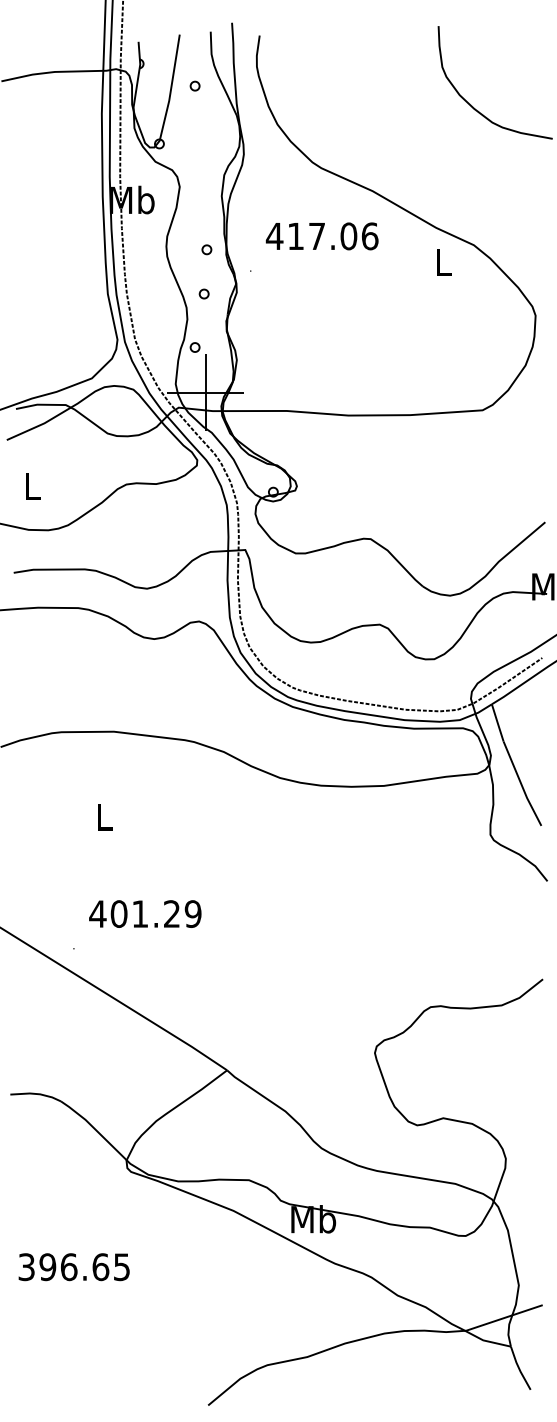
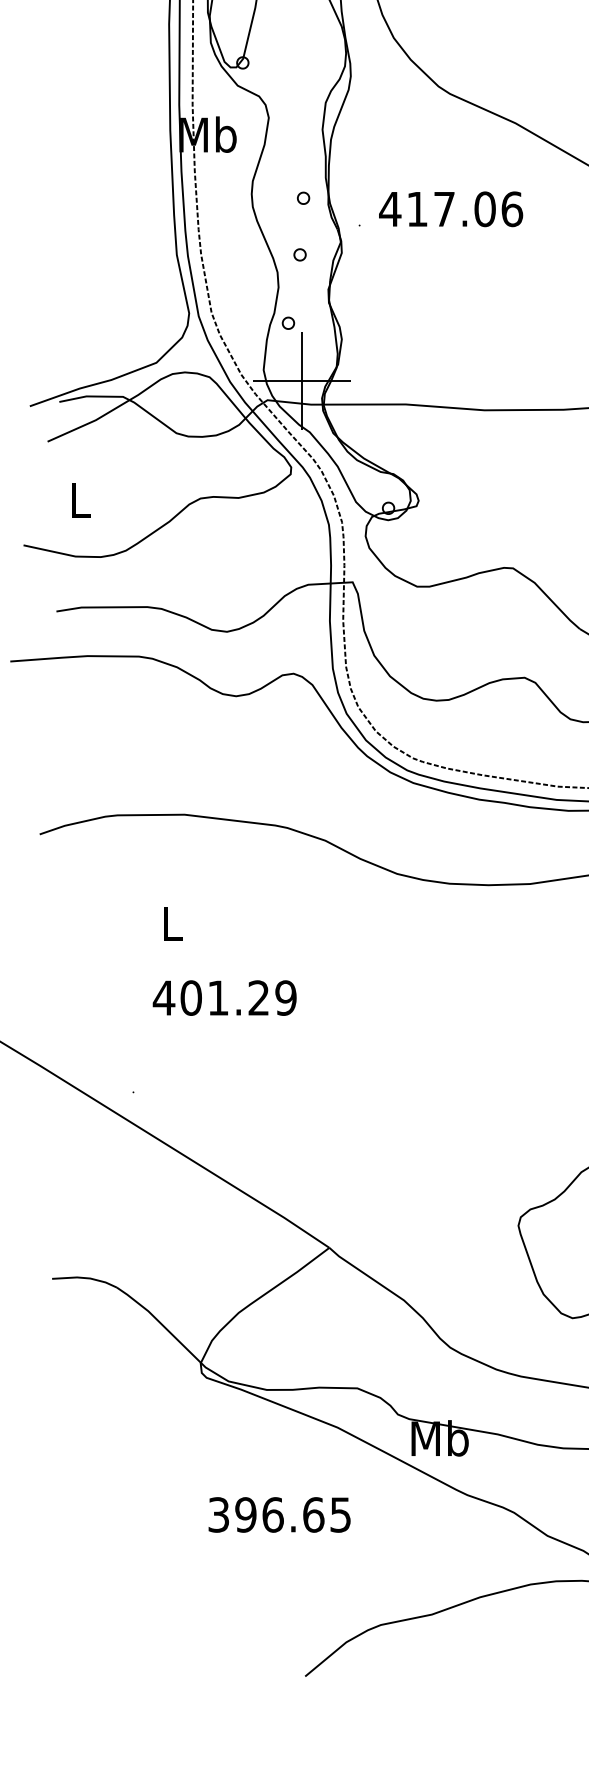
text: (321, 236) -> (450, 209), moved
text: (145, 913) -> (224, 997), moved
text: (73, 1267) -> (278, 1515), moved

